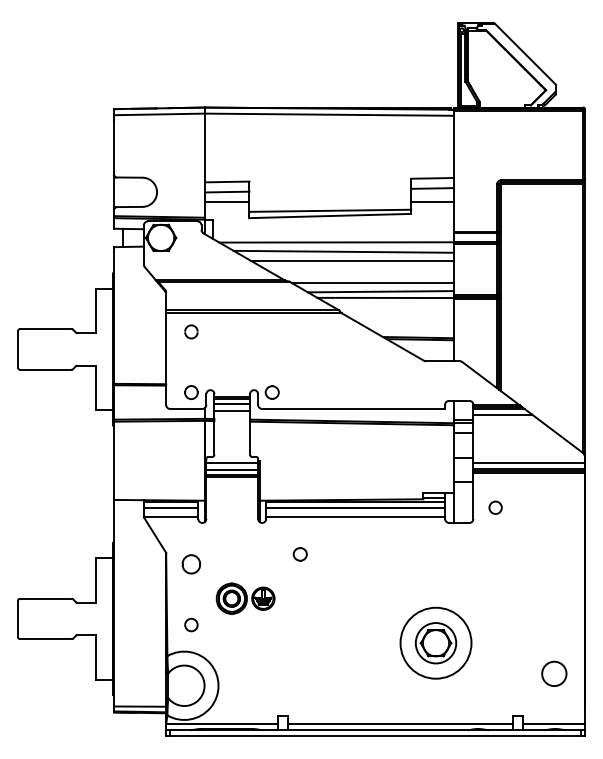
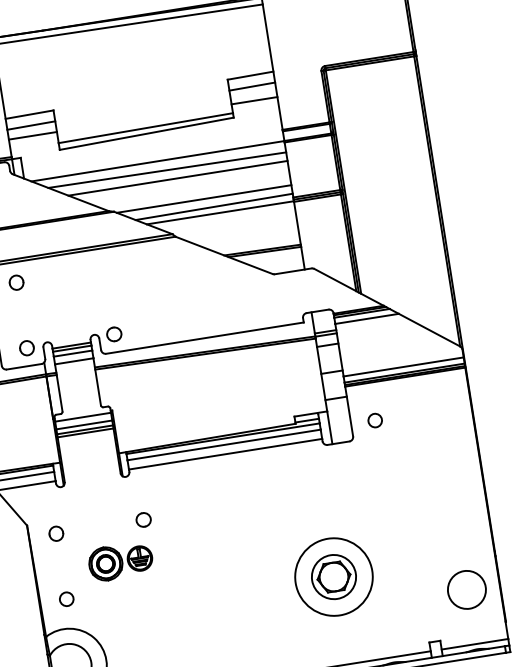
part: (299, 554) -> (142, 520), moved
part: (191, 564) -> (56, 533), size x0.71
circle: (554, 673) -> (467, 589), size x1.43

